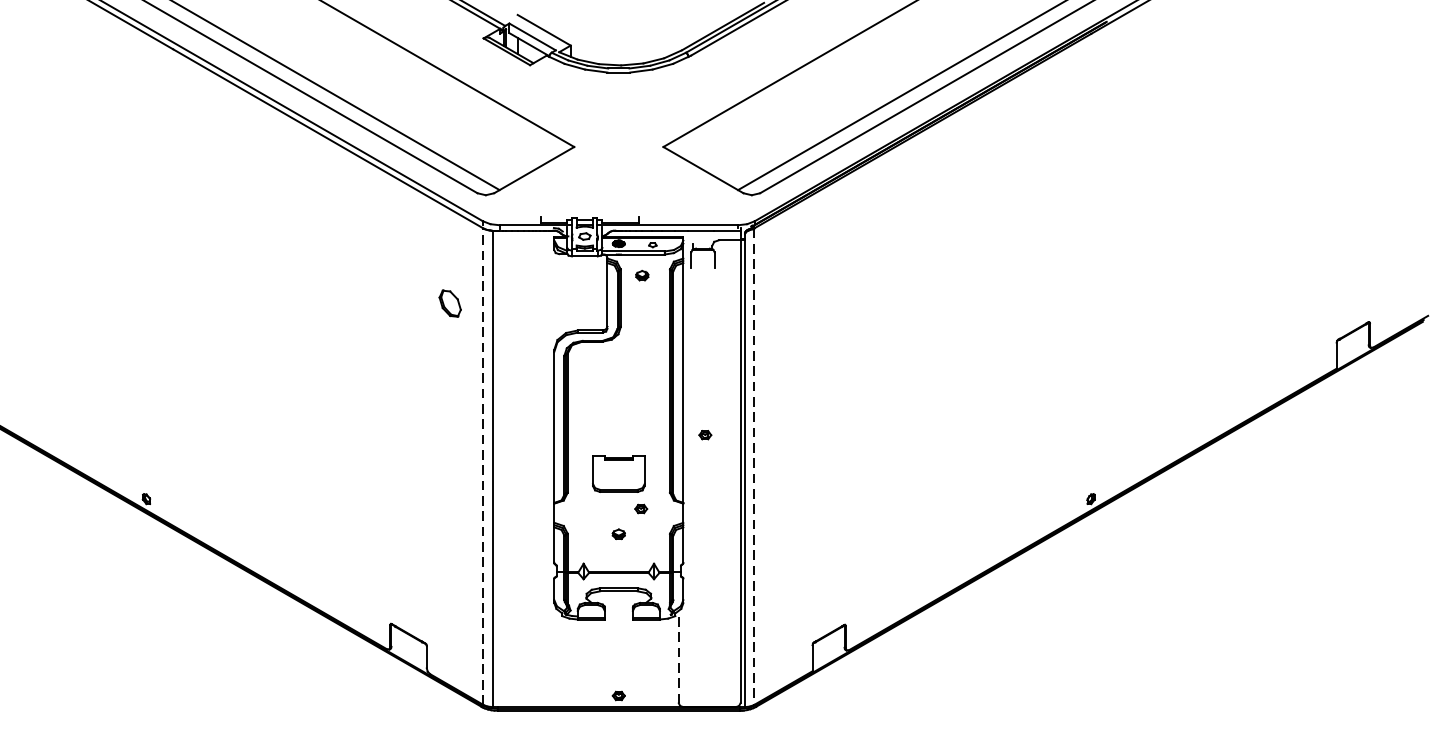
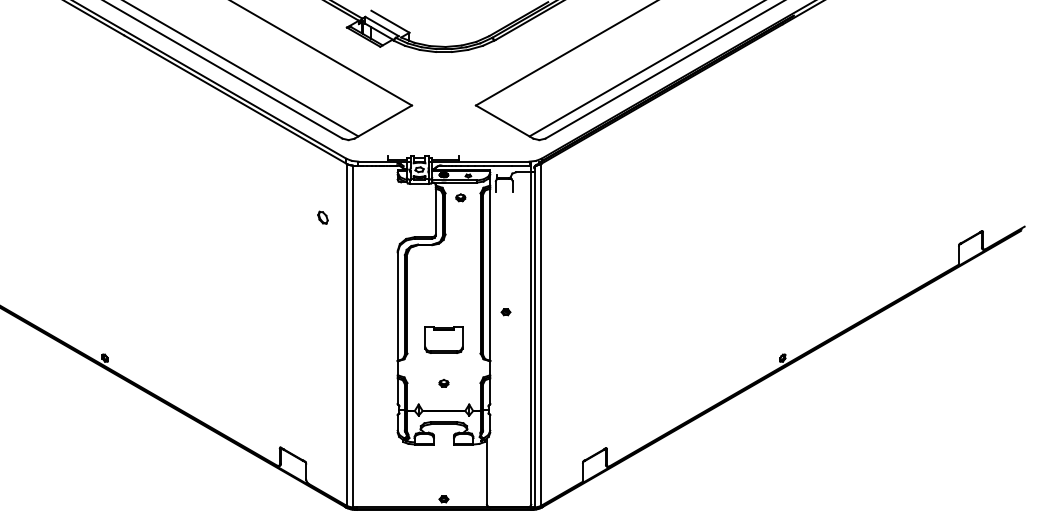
part: (449, 303) -> (322, 217), size x0.62
line: (482, 466) -> (346, 334), dashed -> solid
line: (754, 466) -> (541, 334), dashed -> solid
part: (640, 509) -> (459, 365), removed
line: (679, 657) -> (487, 471), dashed -> solid

